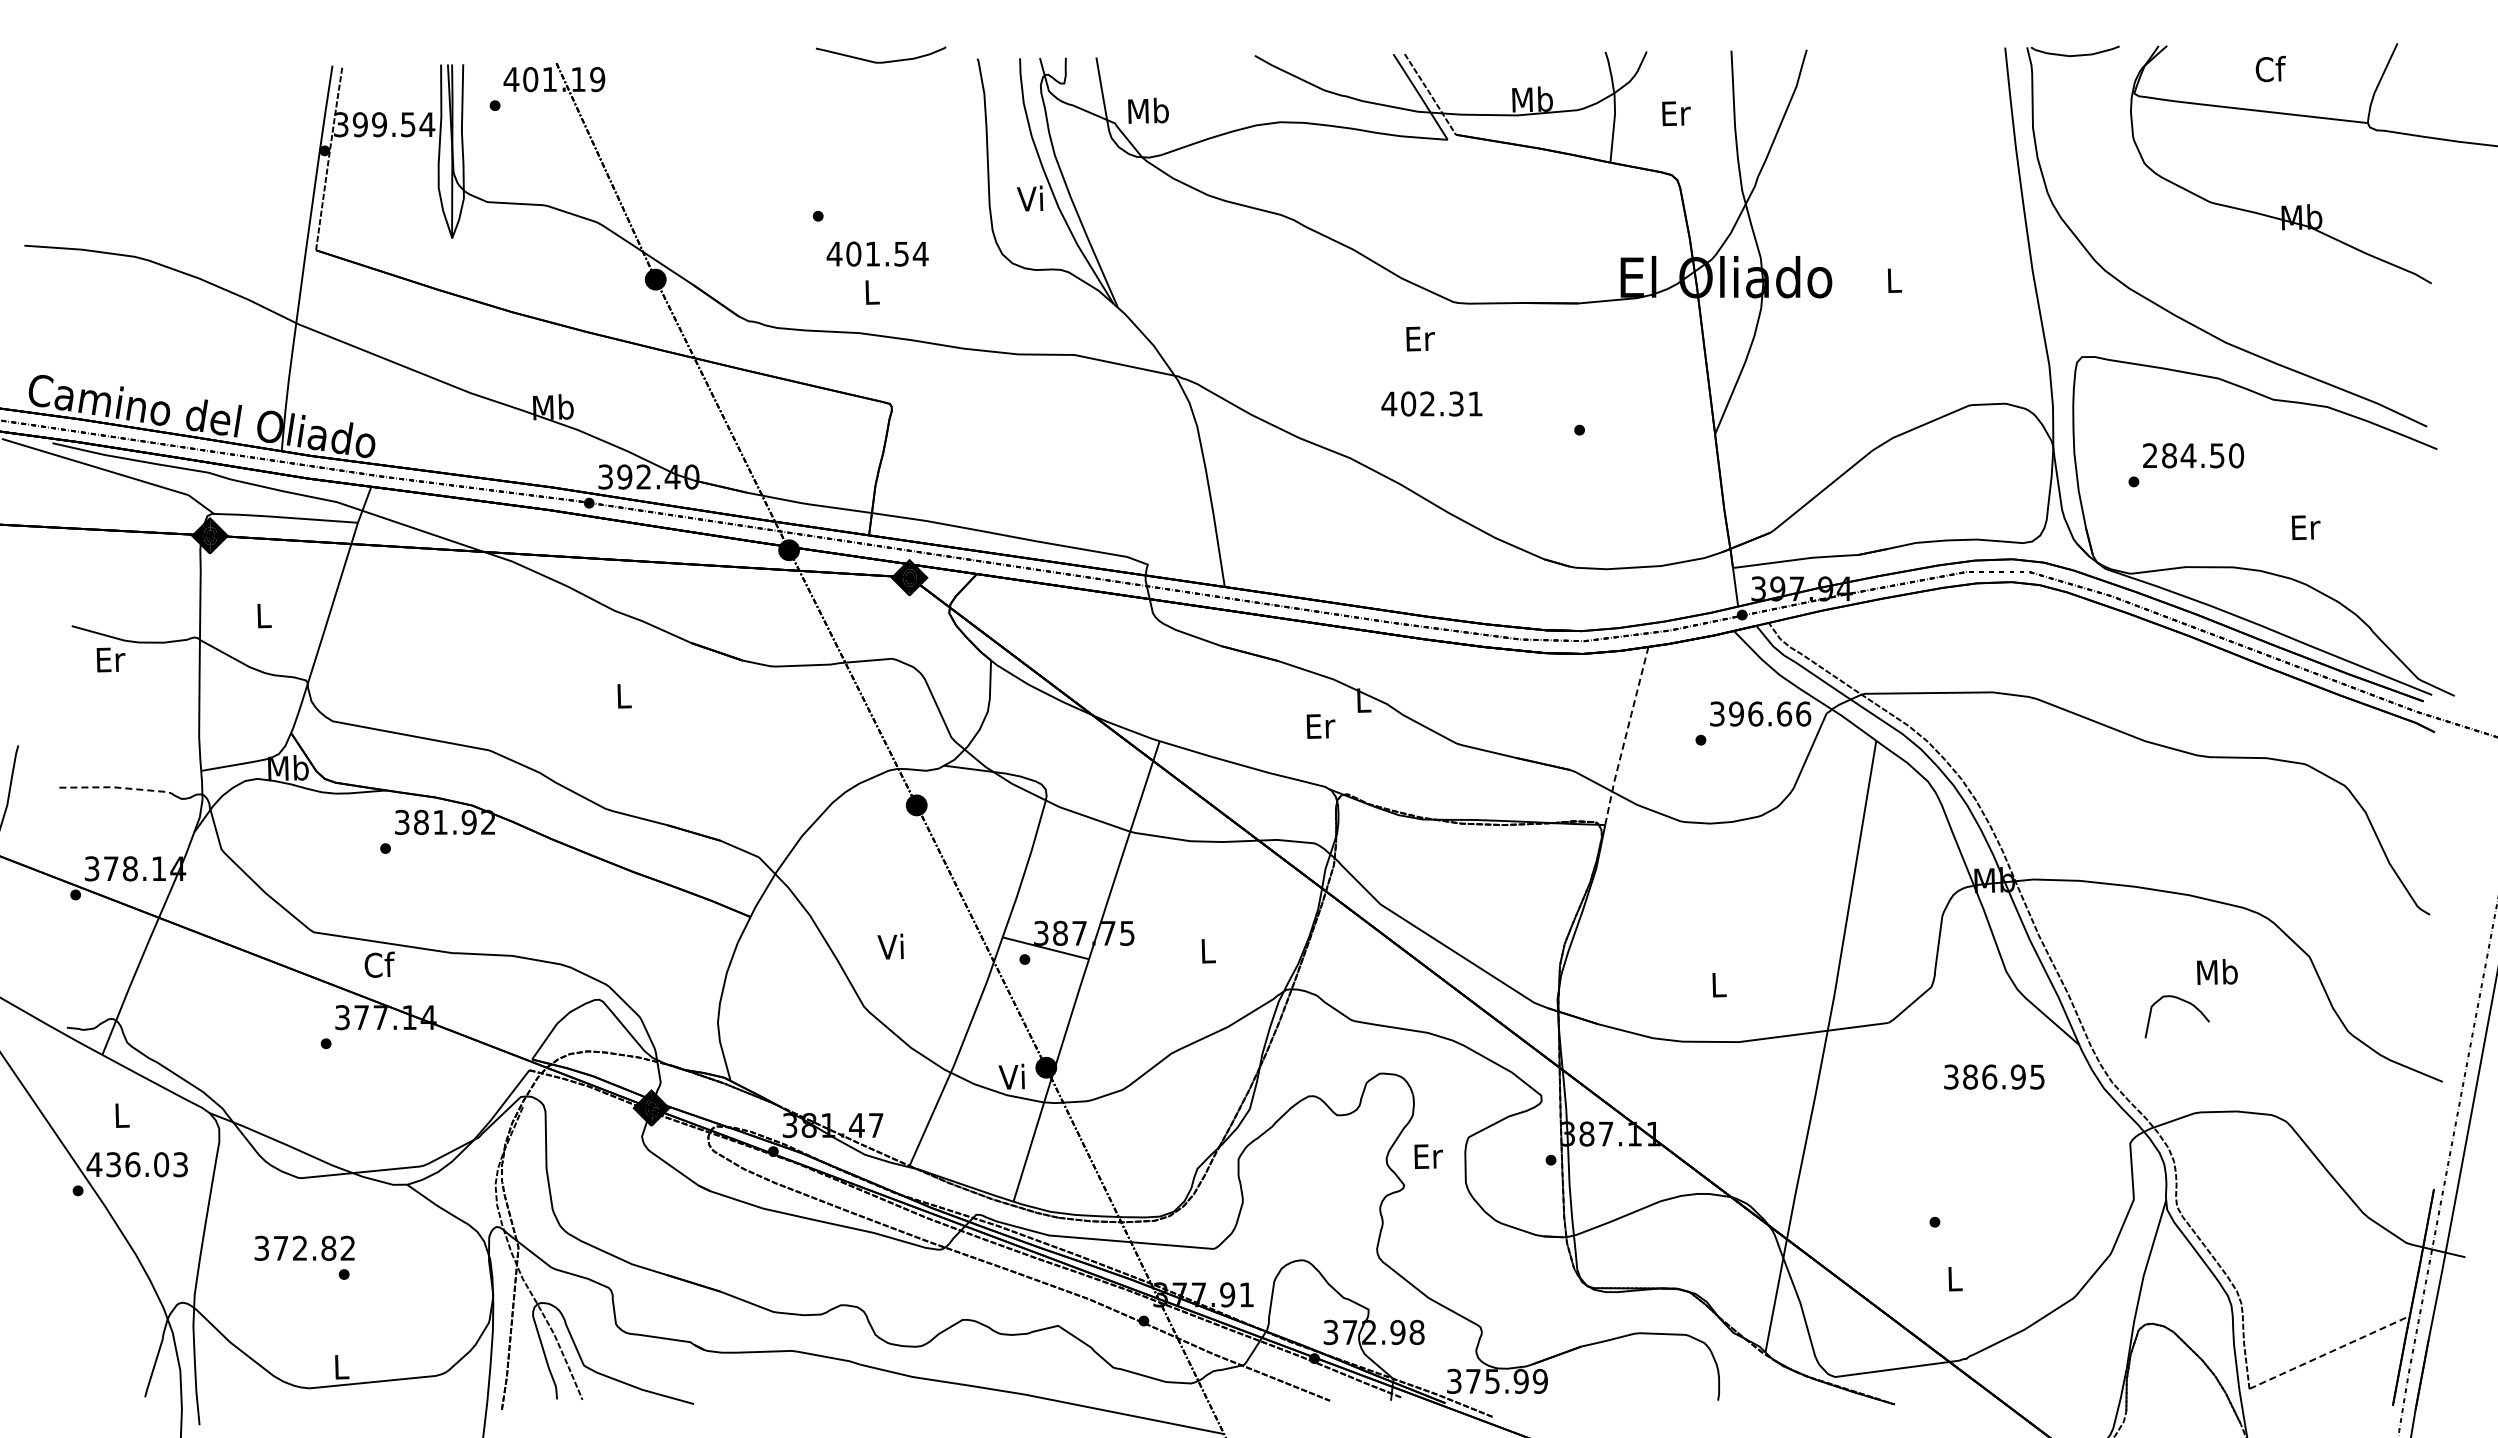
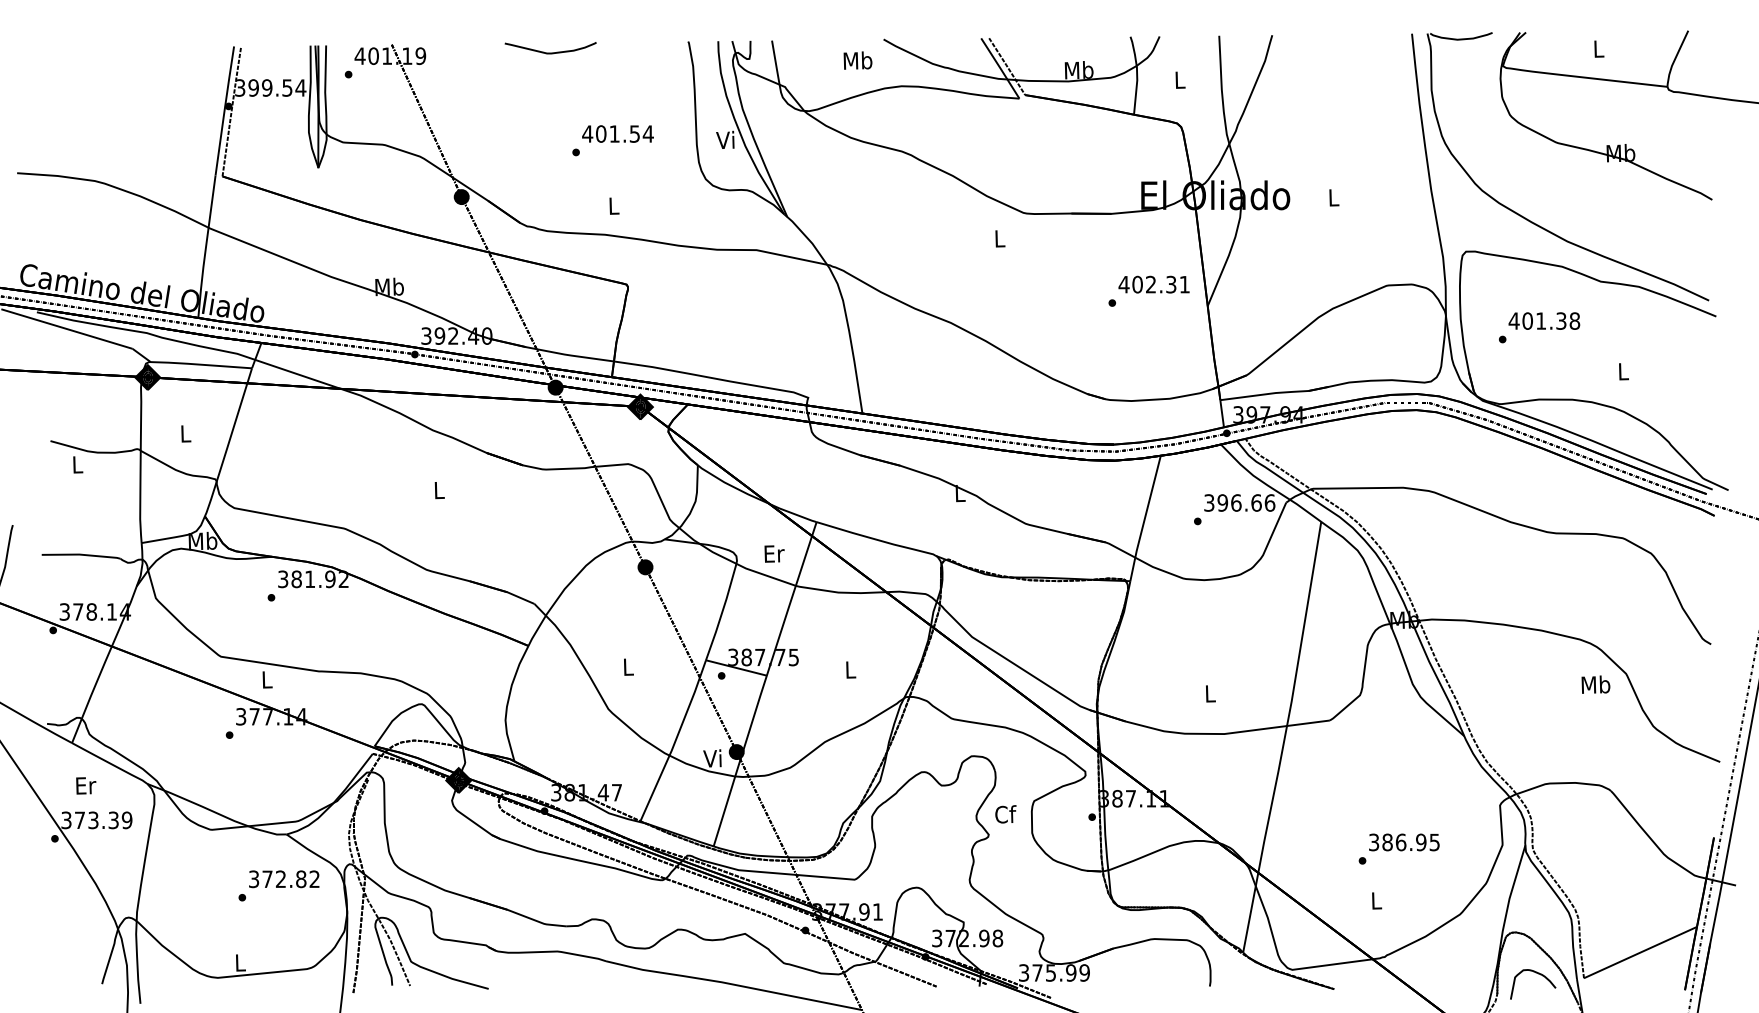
curve: (881, 61) -> (550, 52), moved
text: (2270, 68) -> (1598, 48), Cf -> L
text: (1148, 110) -> (858, 60), moved
text: (1676, 113) -> (1180, 80), Er -> L
text: (877, 253) -> (617, 133), moved
text: (1420, 338) -> (1000, 238), Er -> L
text: (1431, 403) -> (1153, 284), moved
text: (2193, 455) -> (1544, 320), 284.50 -> 401.38
text: (2305, 527) -> (1623, 371), Er -> L
text: (110, 659) -> (77, 464), Er -> L
text: (1320, 726) -> (774, 554), moved
line: (1625, 735) -> (1144, 518), dashed -> solid
line: (115, 787) -> (81, 554), dashed -> solid
text: (890, 946) -> (627, 666), Vi -> L
text: (379, 964) -> (267, 679), Cf -> L
text: (2217, 971) -> (1596, 684), moved
curve: (2180, 1000) -> (1535, 973), moved
text: (1994, 1076) -> (1404, 842), moved
text: (122, 1115) -> (86, 785), L -> Er
text: (1428, 1156) -> (1005, 814), Er -> Cf
text: (137, 1164) -> (96, 820), 436.03 -> 373.39
text: (304, 1247) -> (284, 878), moved
line: (2329, 1352) -> (1640, 952), dashed -> solid

